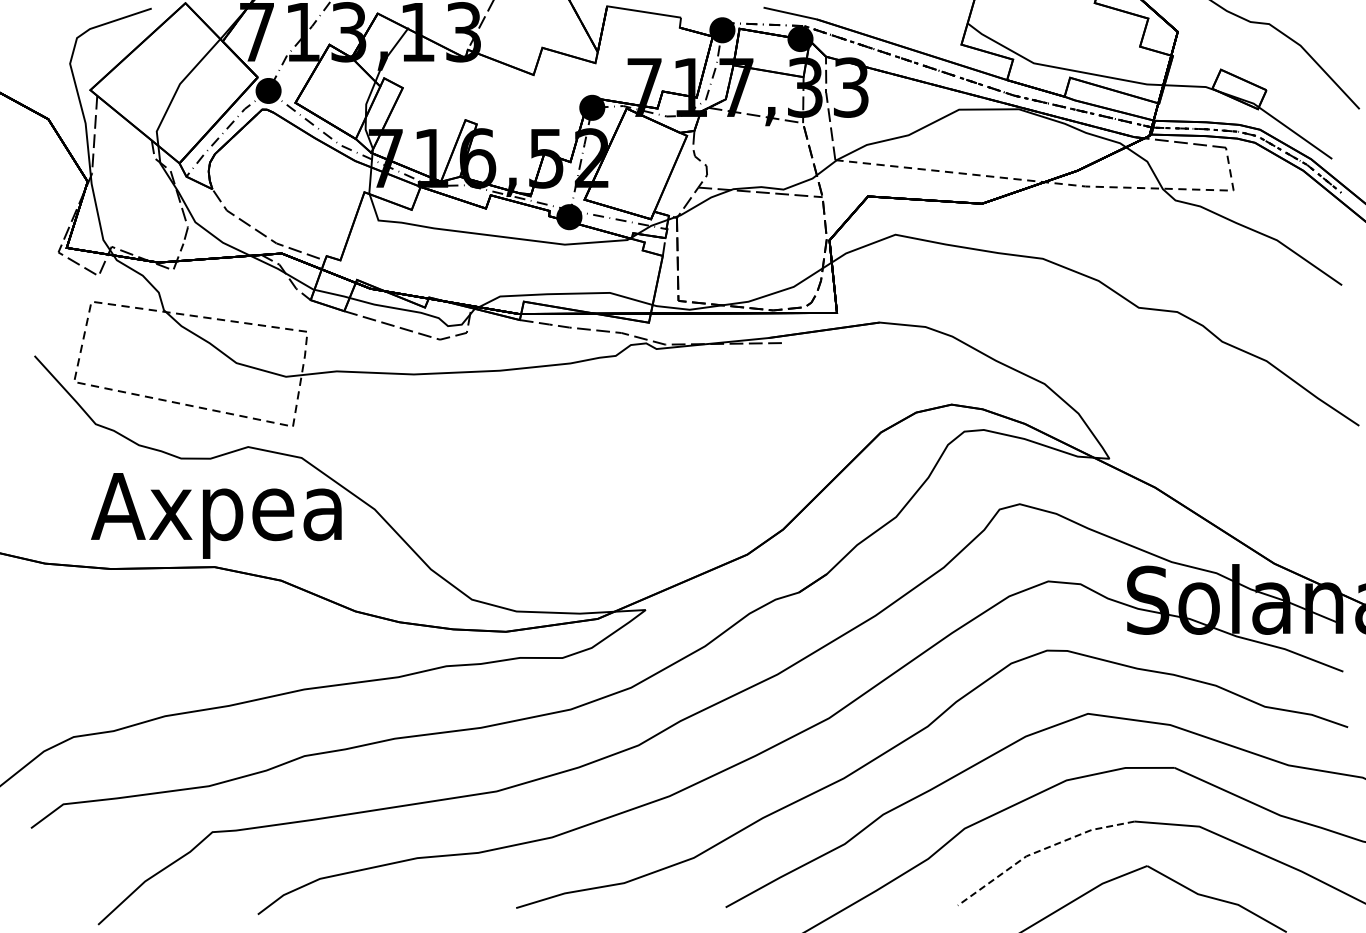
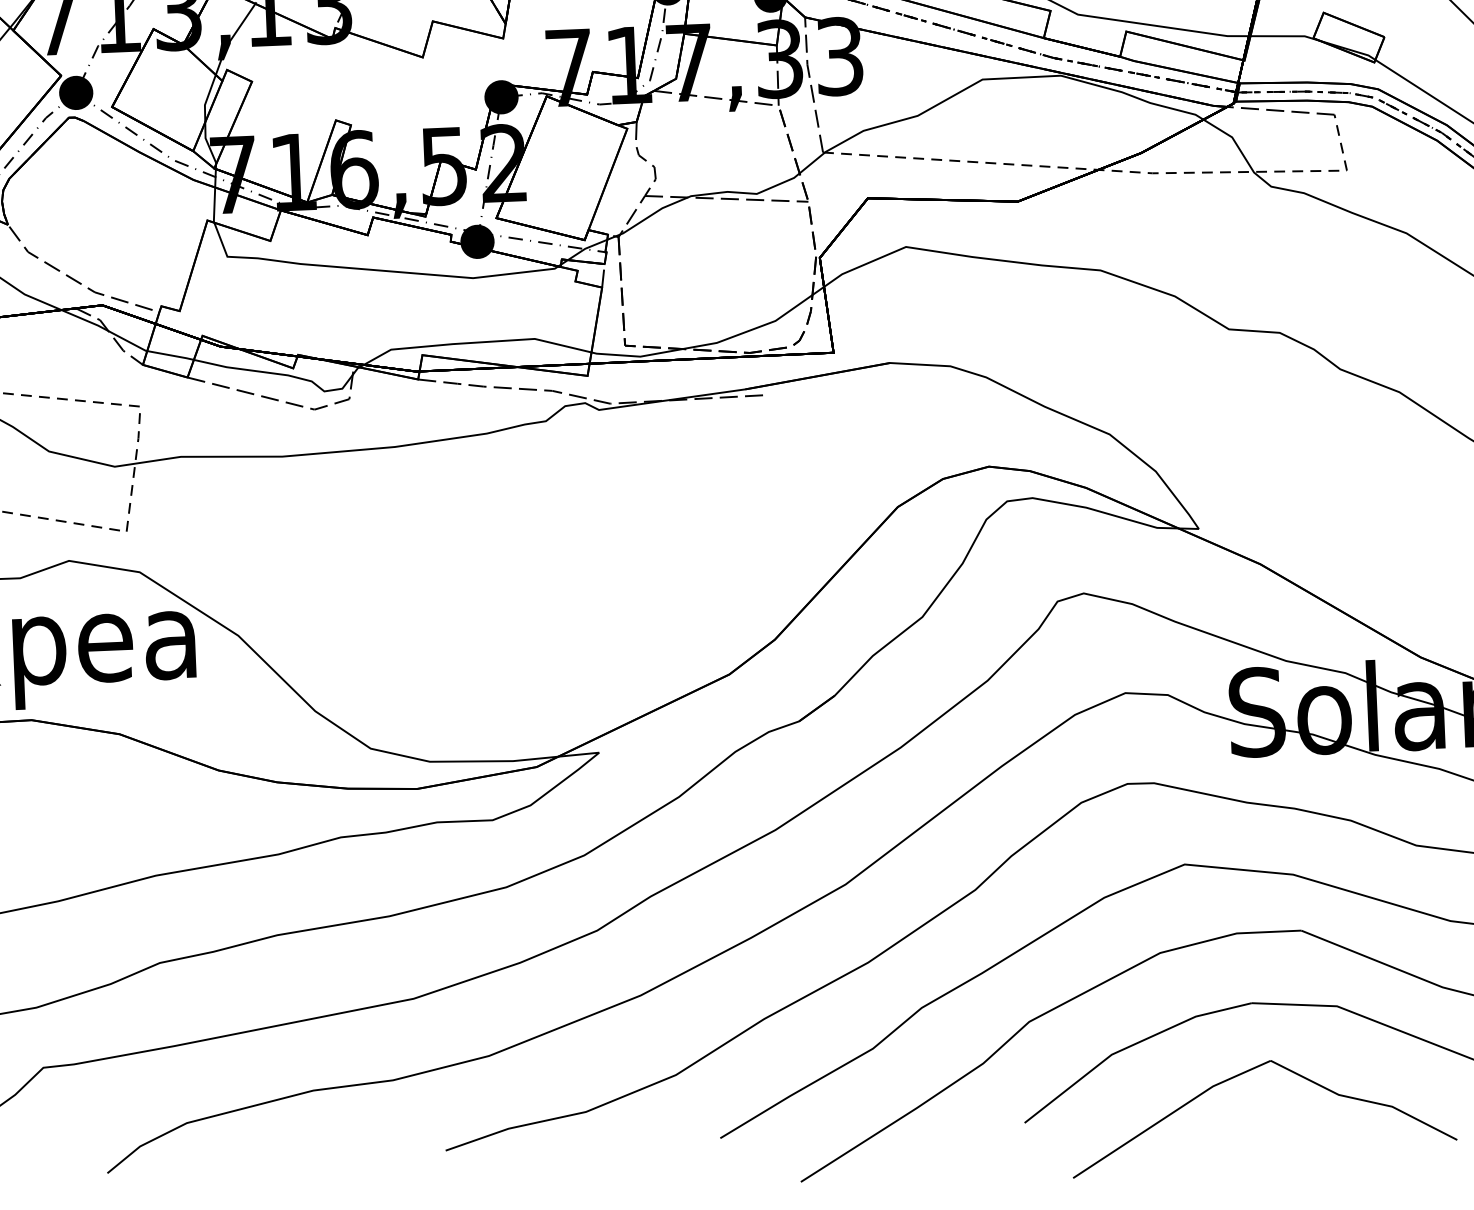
line: (1040, 850) -> (1129, 1046), dashed -> solid

